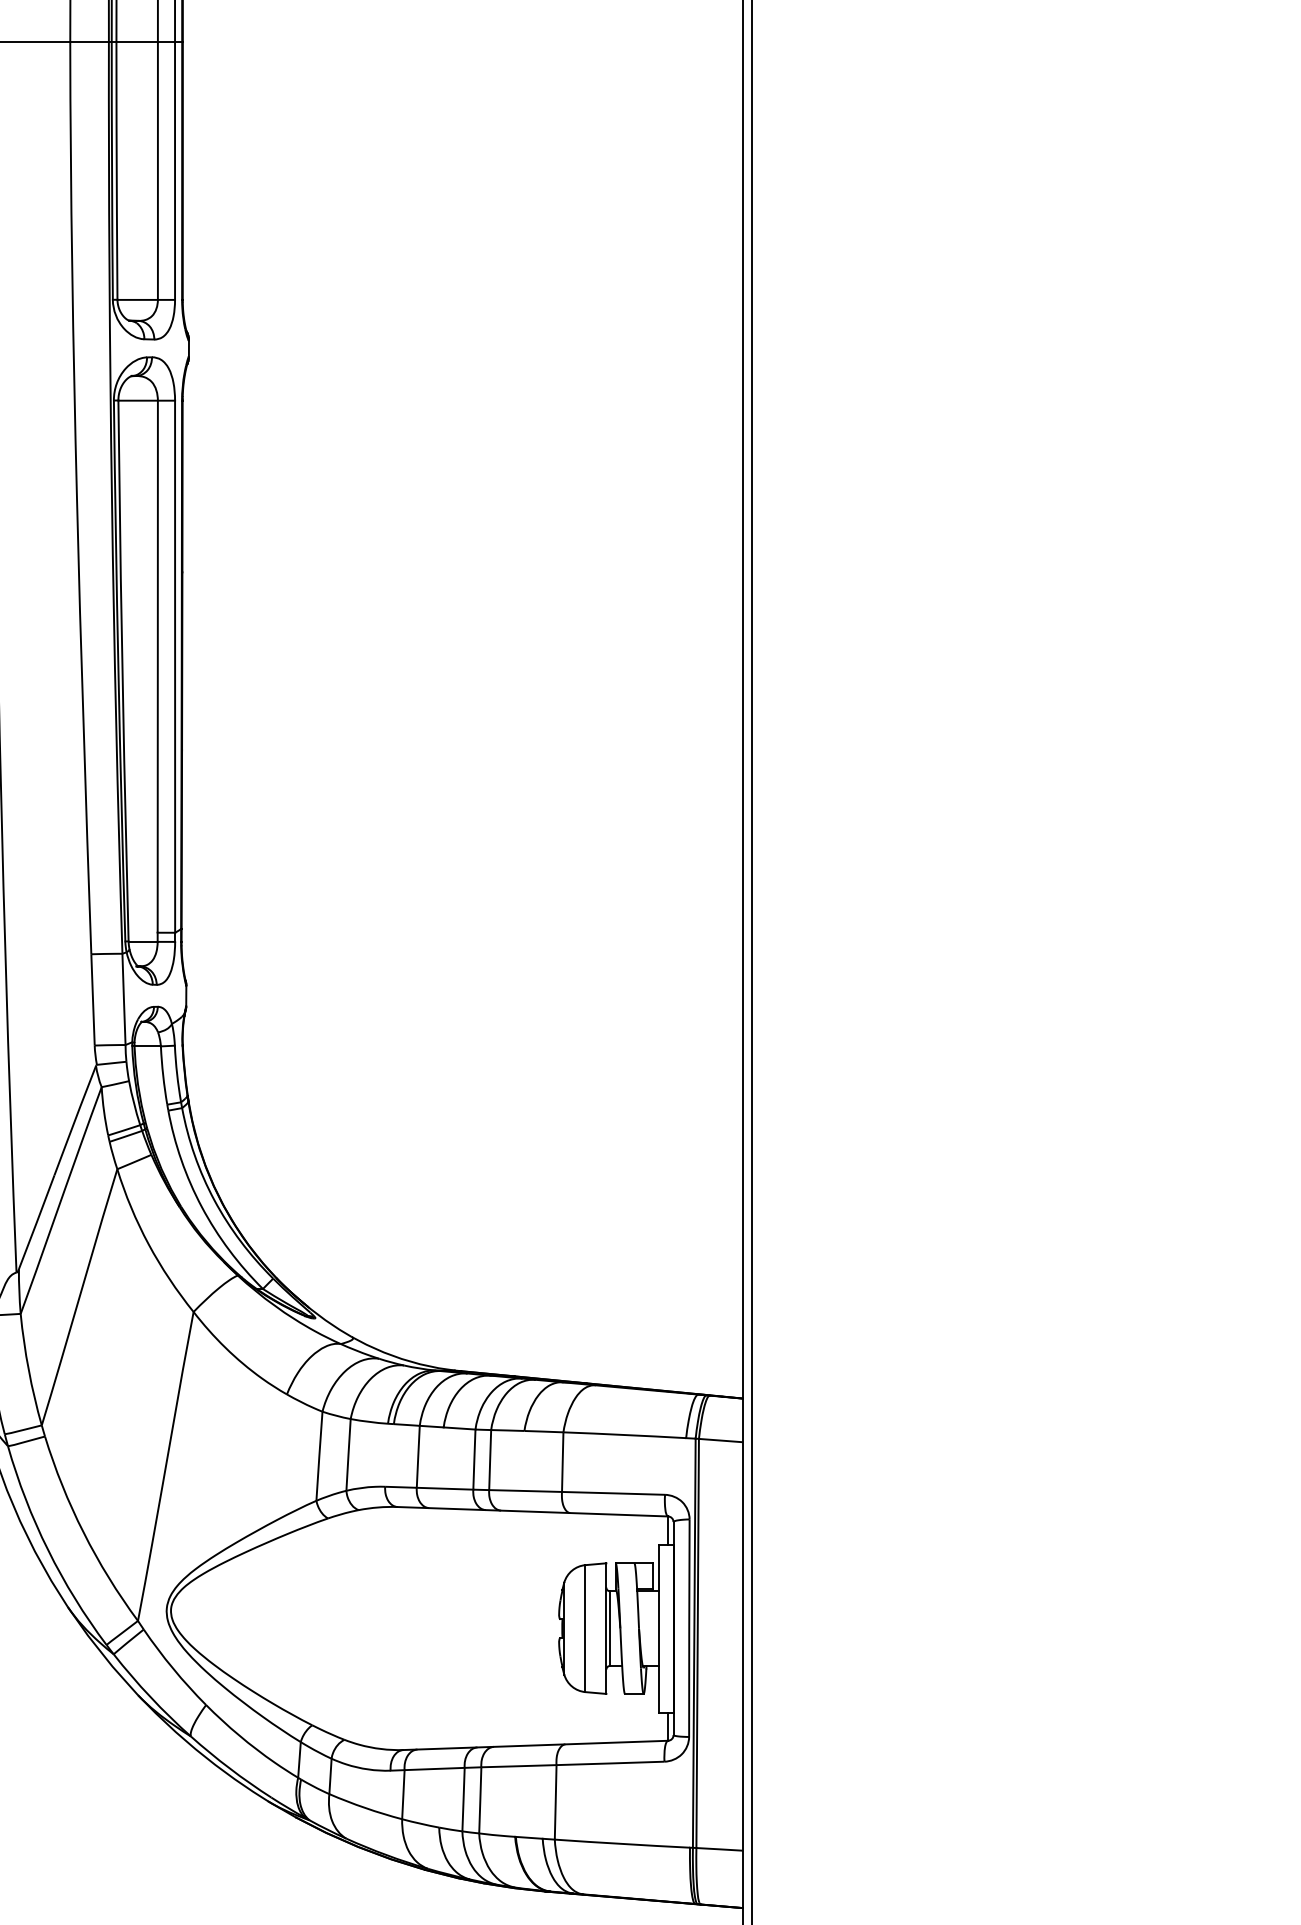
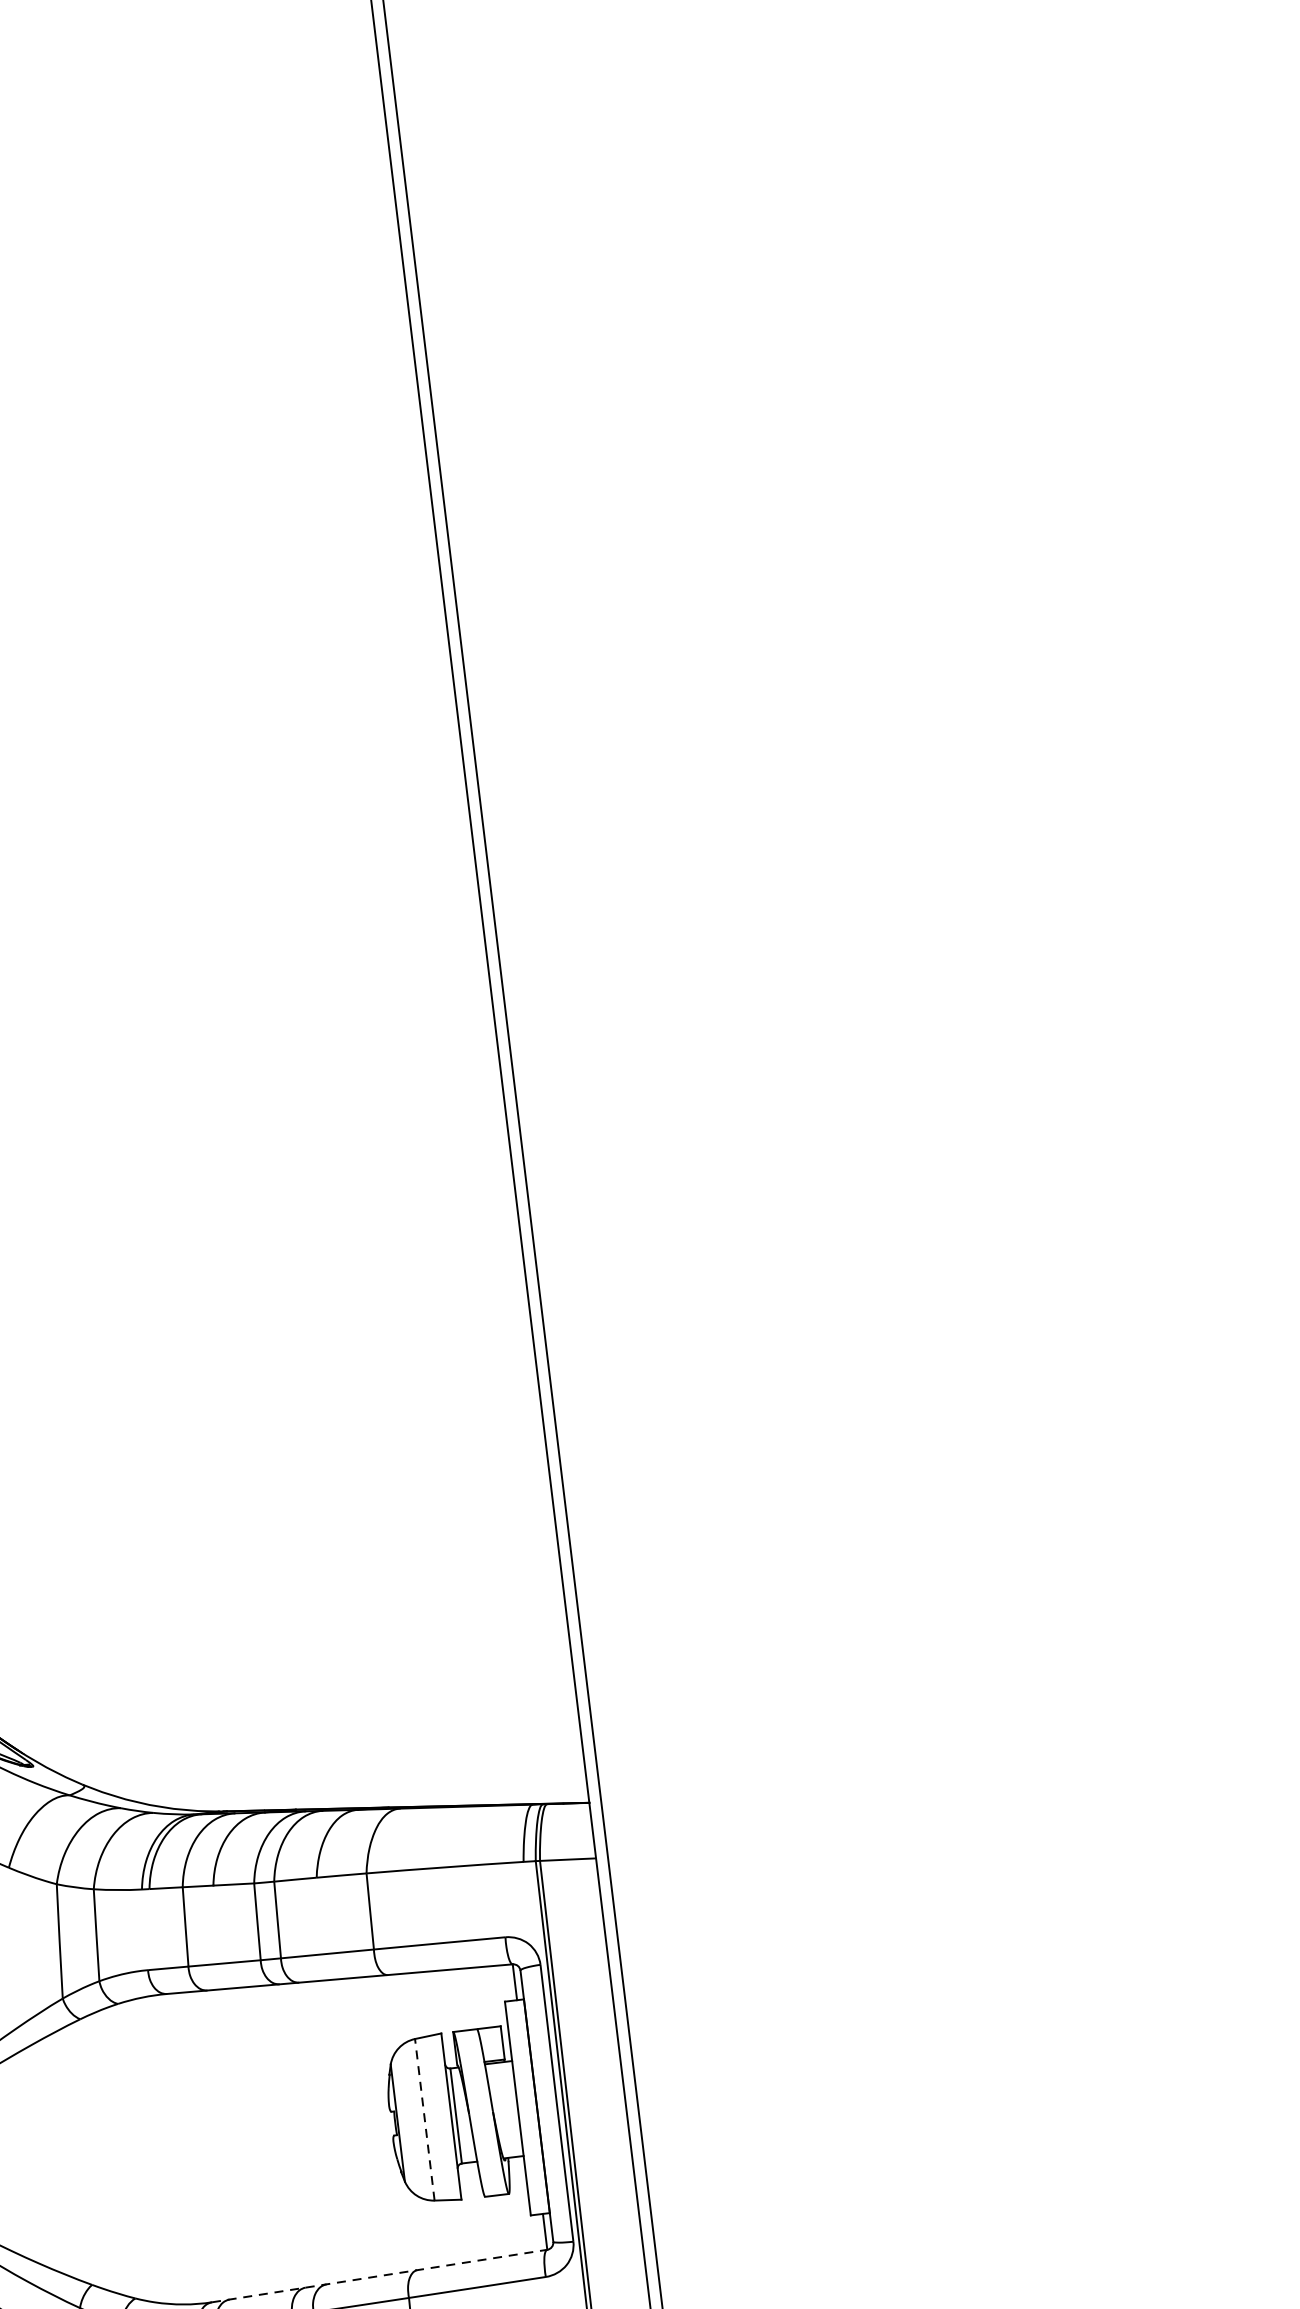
line: (585, 1628) -> (424, 2119), solid -> dashed
line: (536, 1745) -> (380, 2276), solid -> dashed

